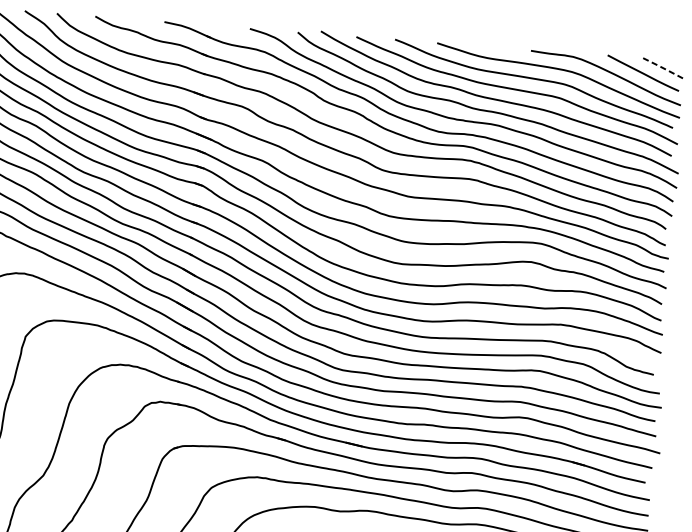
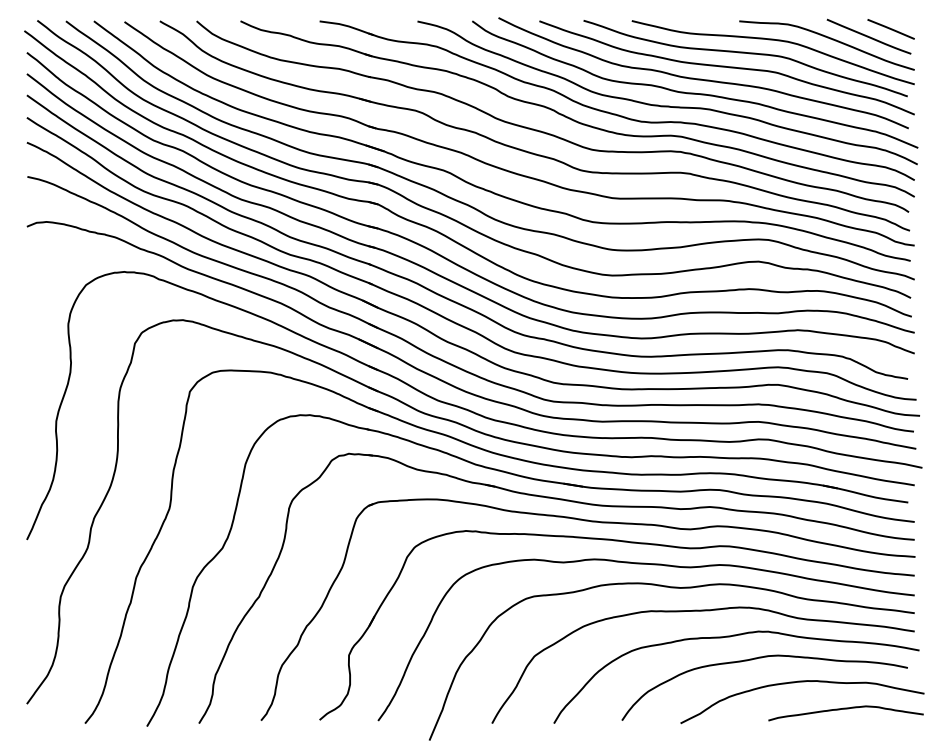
line: (663, 68) -> (891, 29), dashed -> solid

